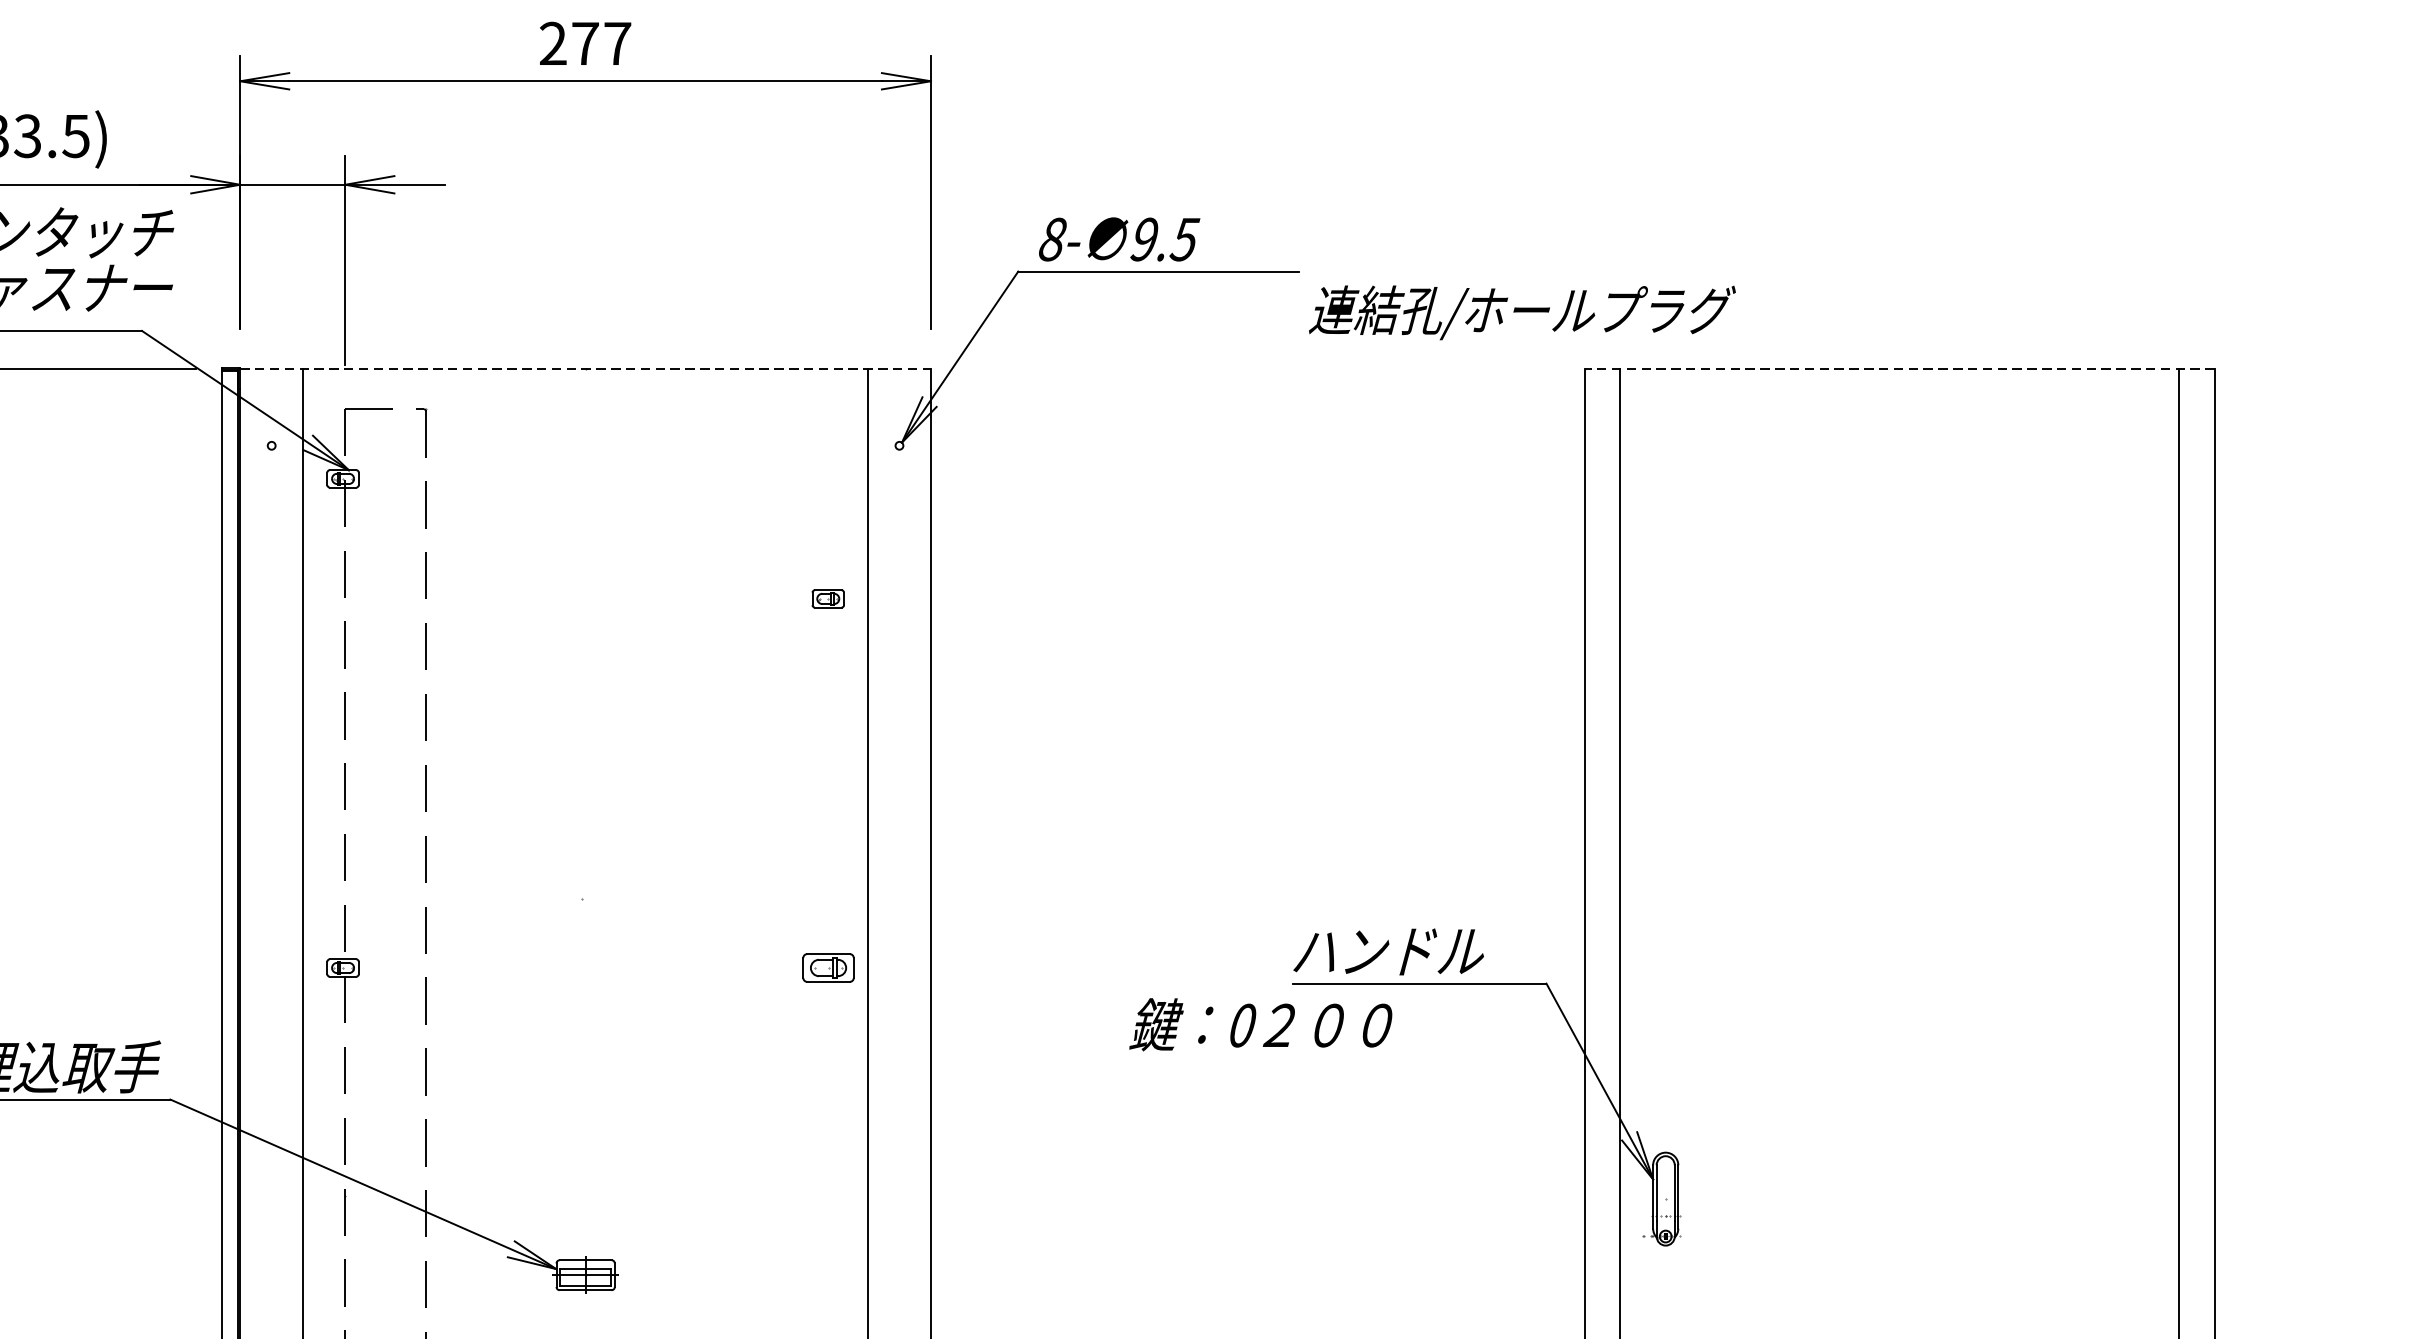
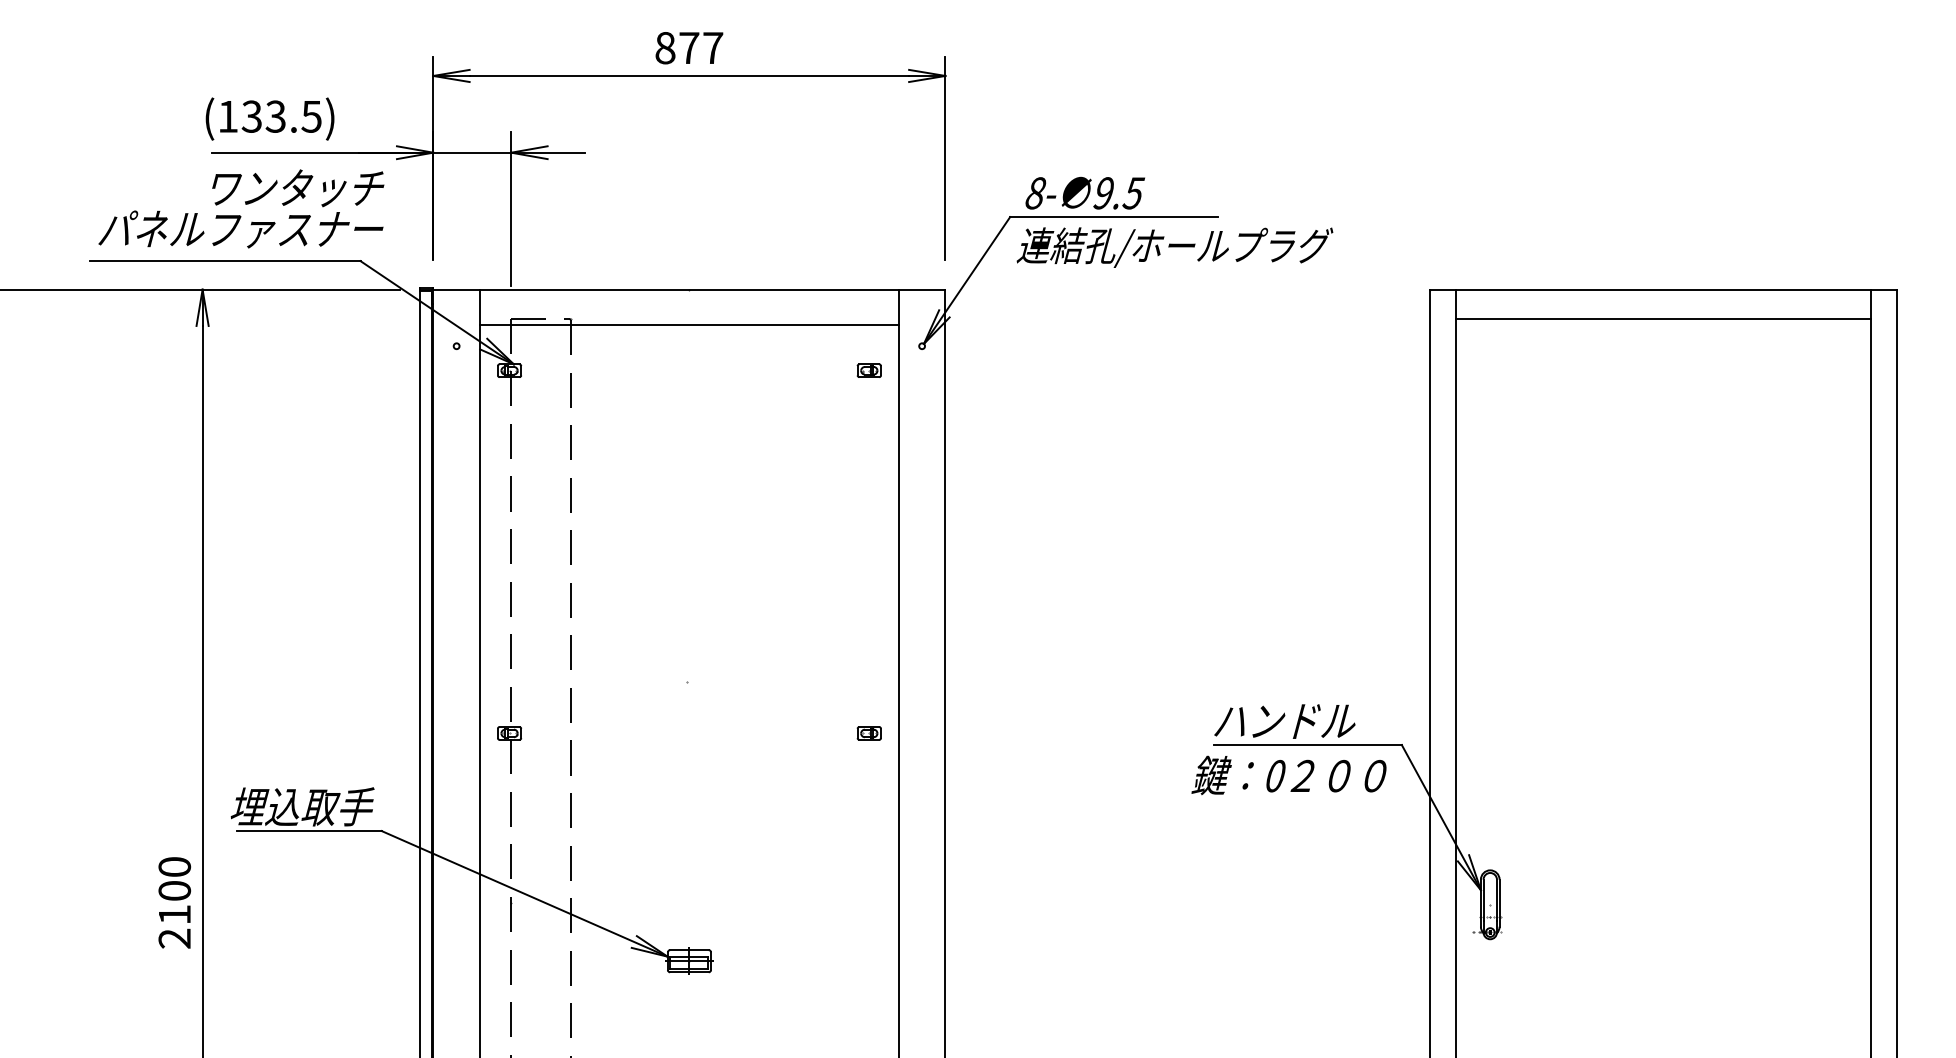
text: (553, 42) -> (665, 47), 277 -> 877
text: (1521, 312) -> (1174, 247), moved
line: (585, 369) -> (689, 289), dashed -> solid
line: (1899, 369) -> (1663, 289), dashed -> solid
line: (1899, 408) -> (1663, 318), added
line: (585, 416) -> (689, 324), added
part: (827, 598) -> (868, 370), moved
part: (827, 968) -> (868, 733), size x0.62
text: (1260, 1024) -> (1288, 775), moved

